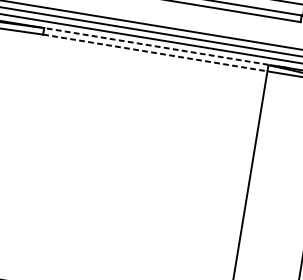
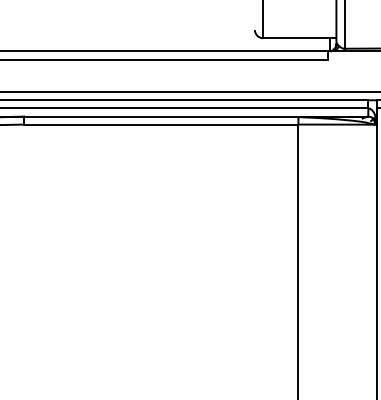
line: (155, 46) -> (160, 116), dashed -> solid
line: (155, 52) -> (161, 124), dashed -> solid

